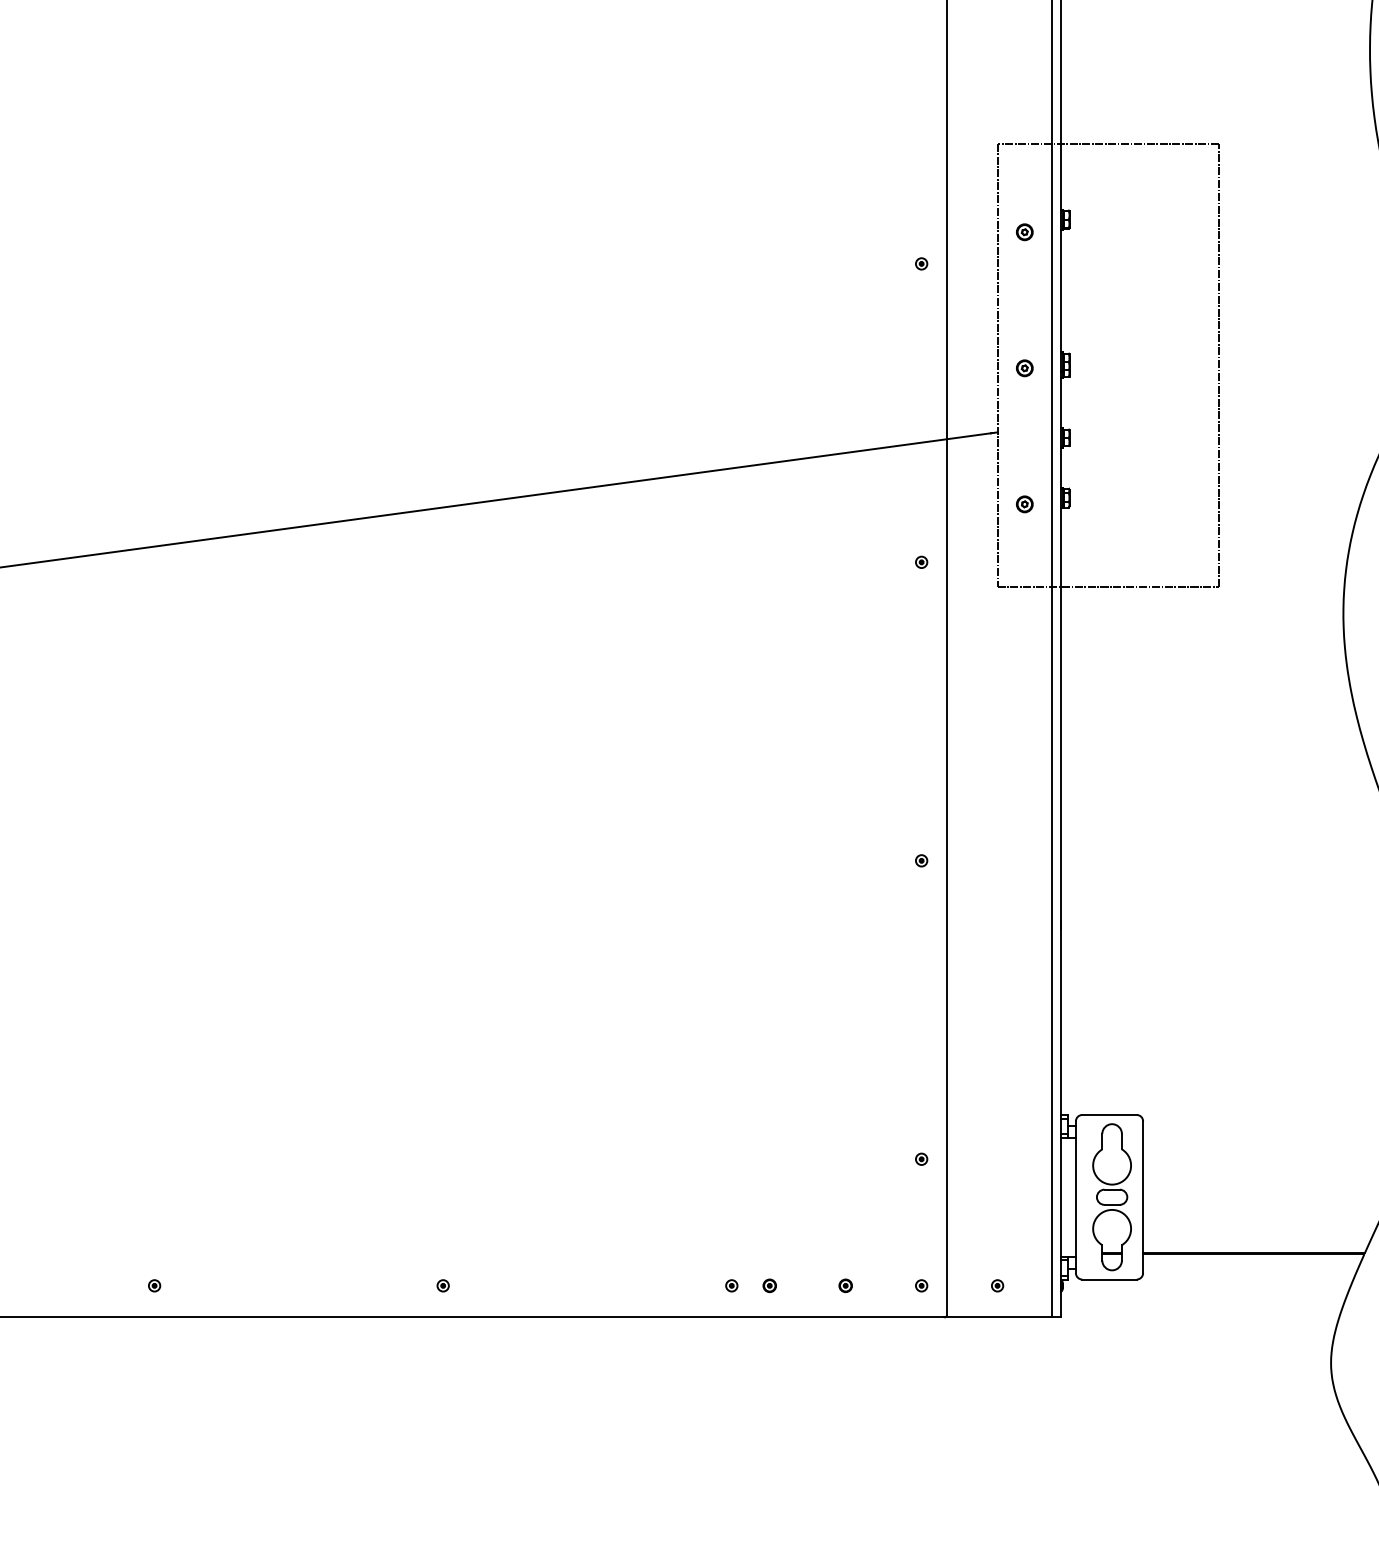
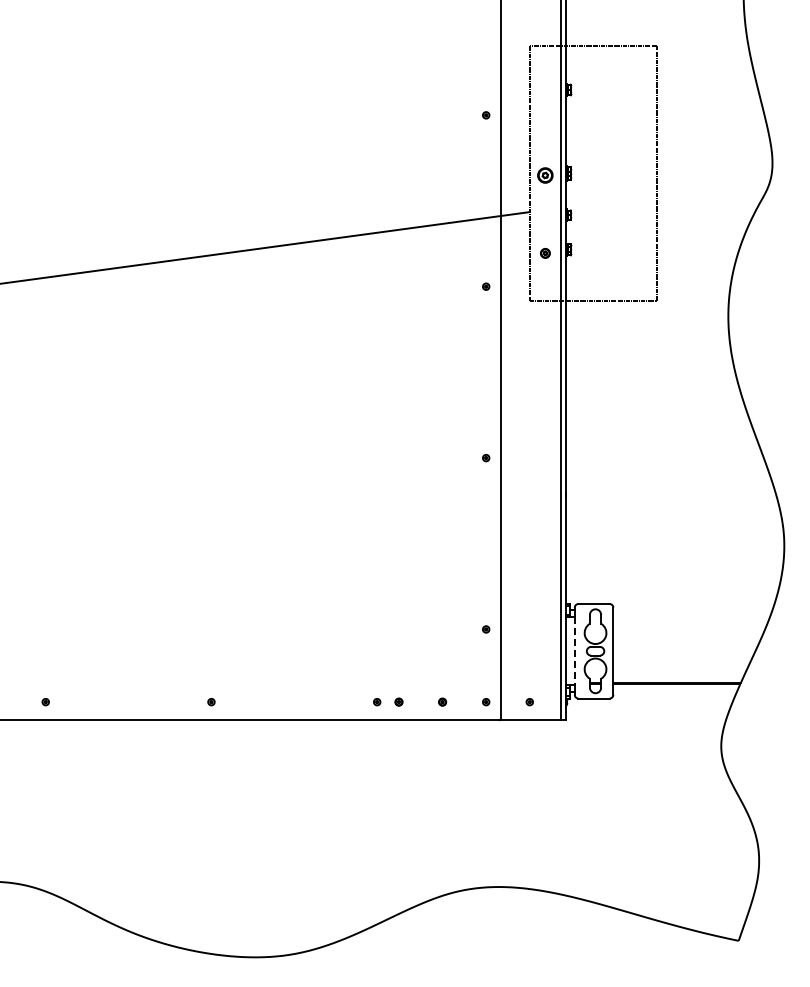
part: (1024, 231) -> (545, 96), removed
part: (1024, 366) -> (545, 174), size x1.6
line: (1075, 1197) -> (574, 651), solid -> dashed

